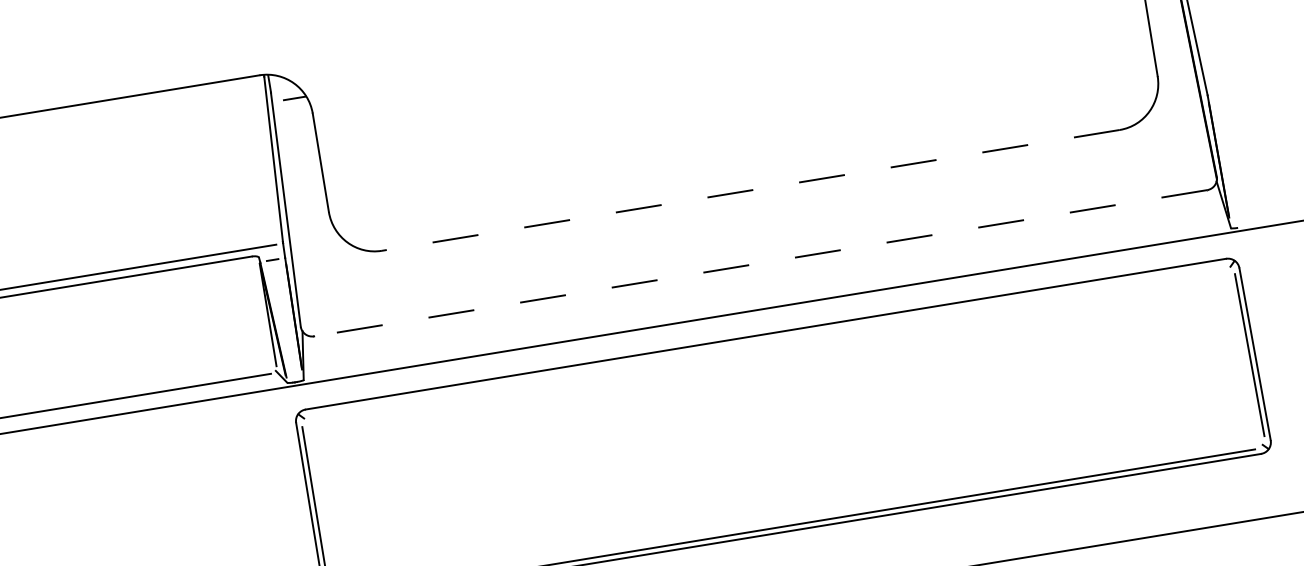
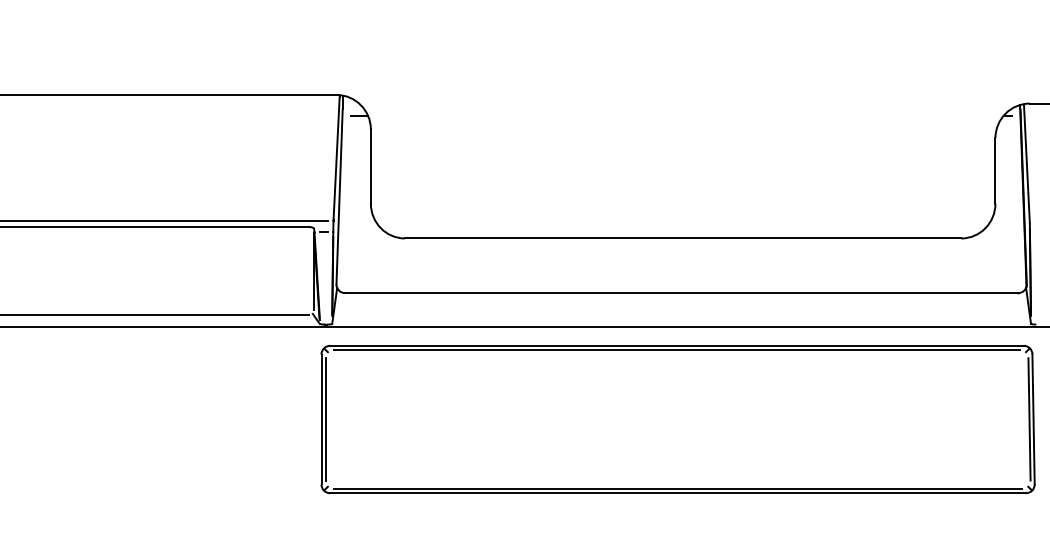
line: (749, 190) -> (682, 238), dashed -> solid
line: (760, 263) -> (681, 293), dashed -> solid
line: (766, 339) -> (676, 349), added

